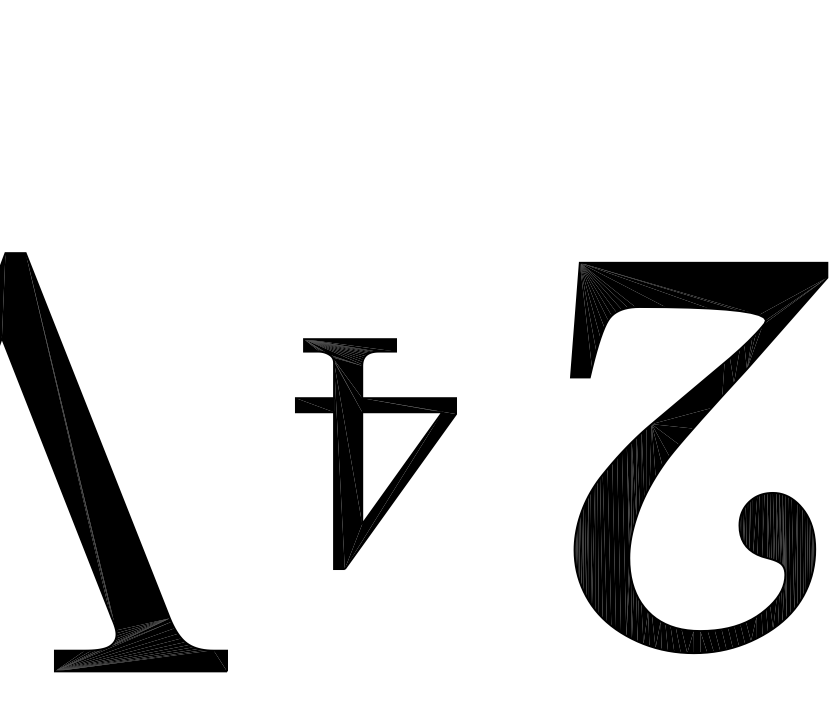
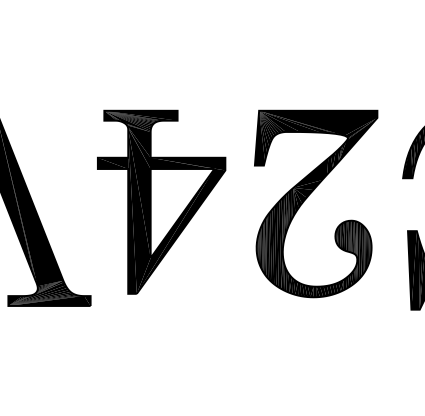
part: (375, 452) -> (161, 201), size x1.67

